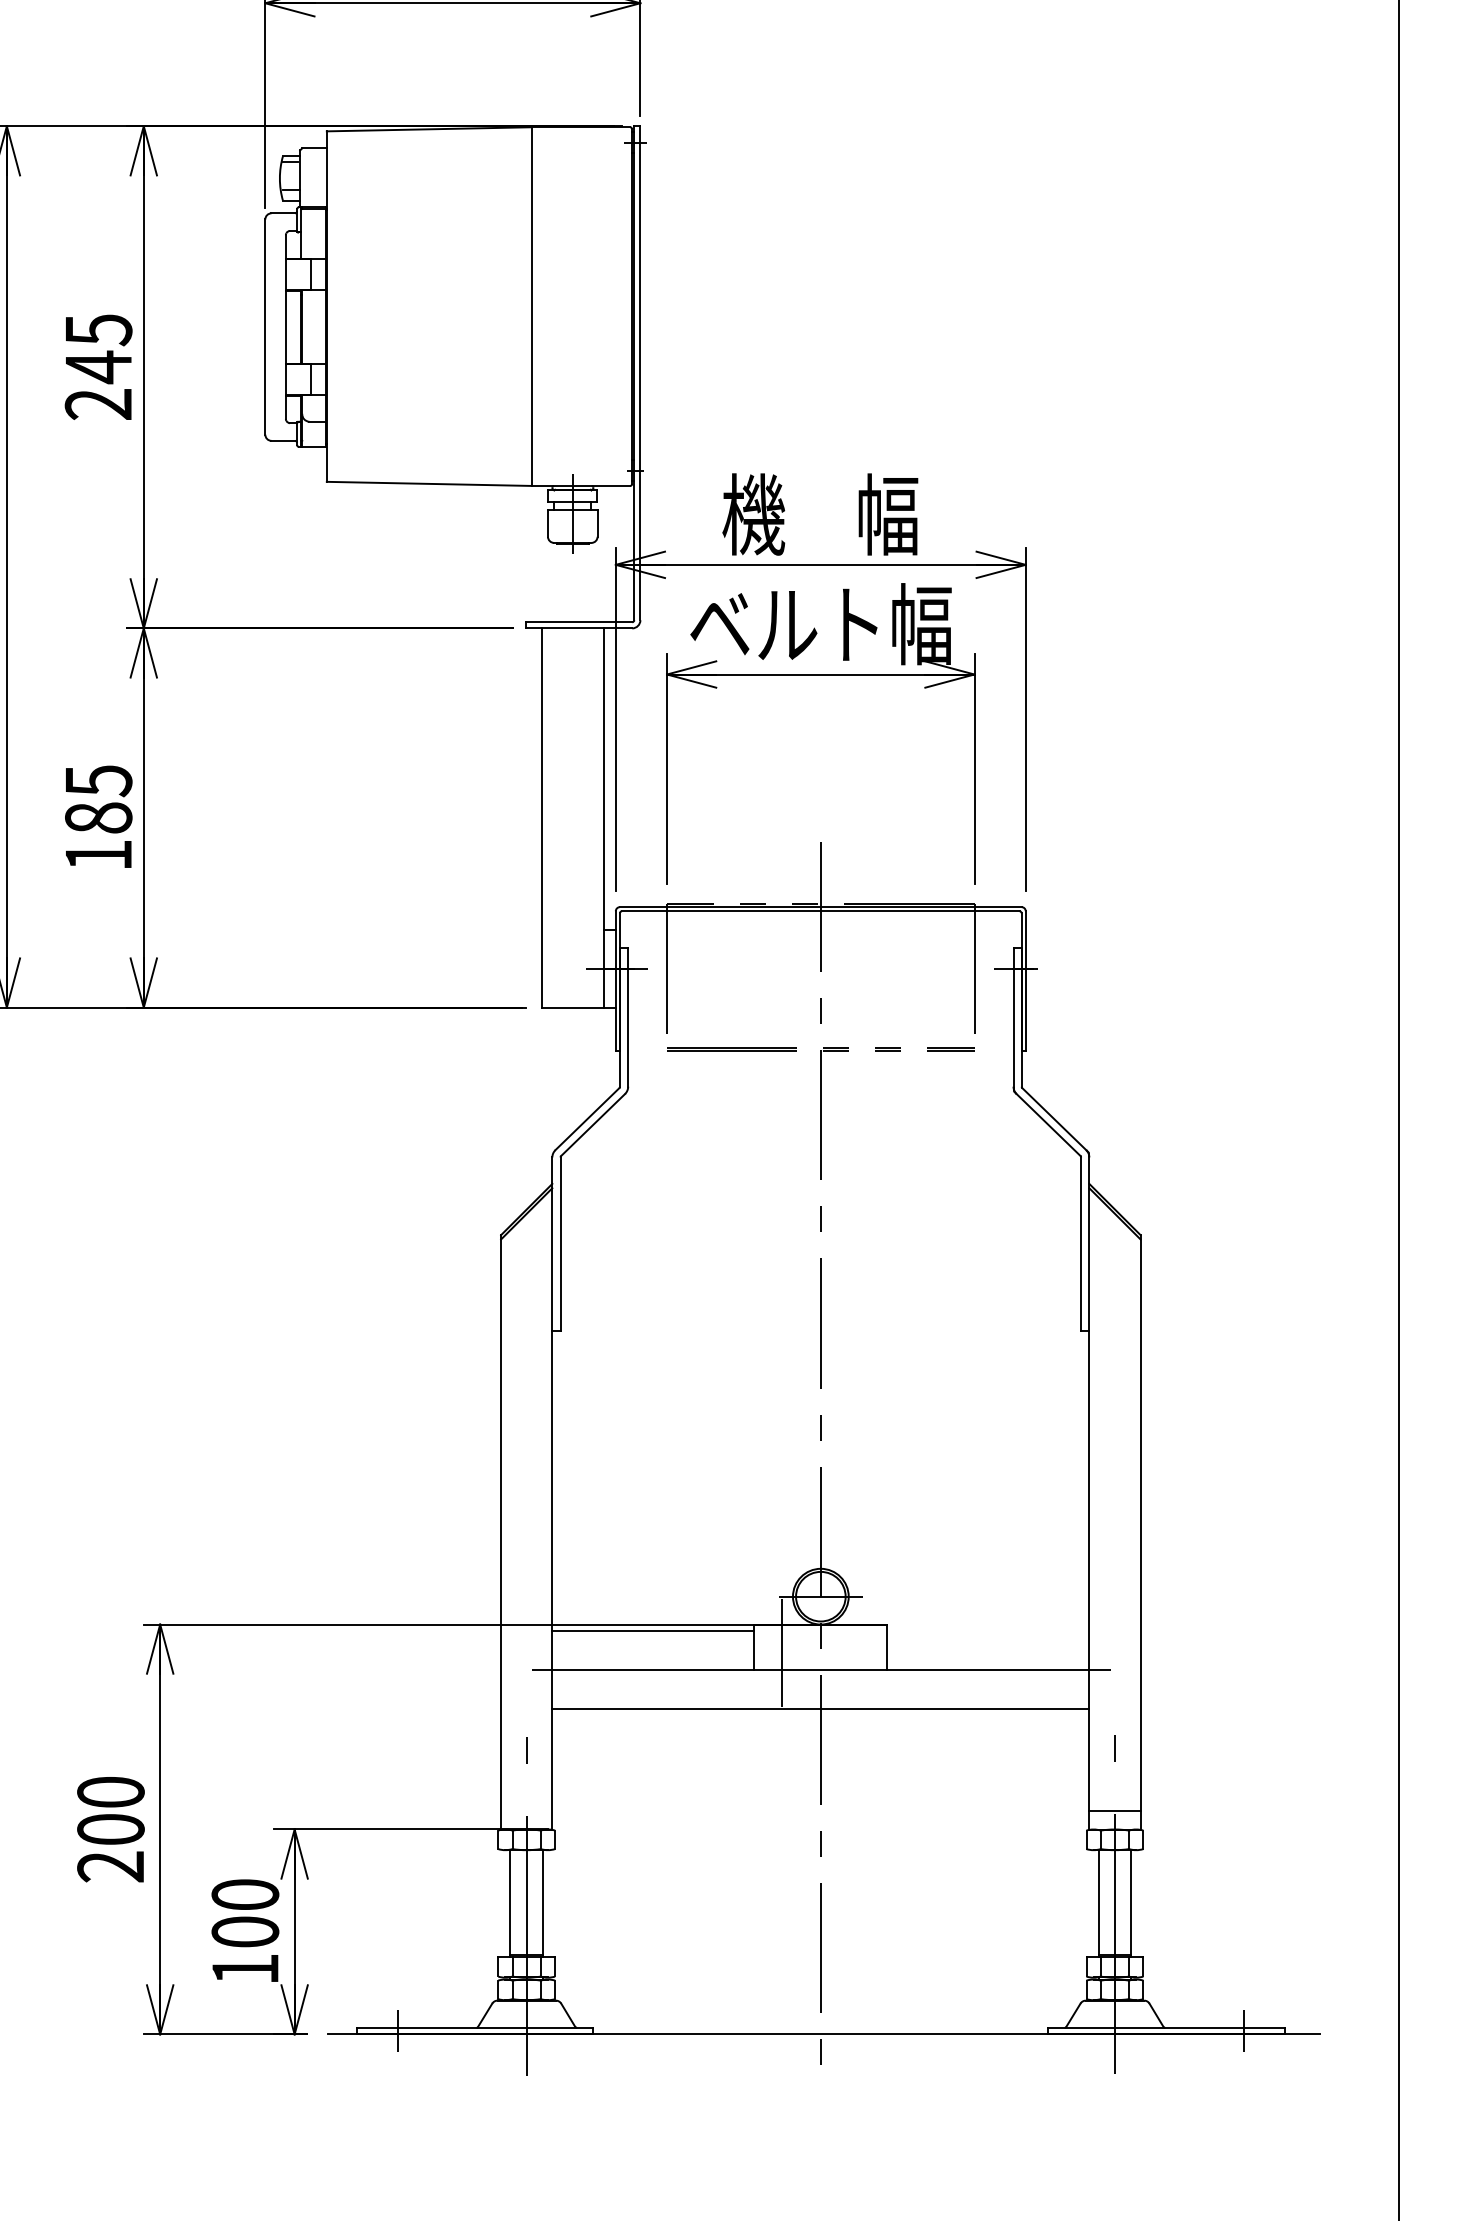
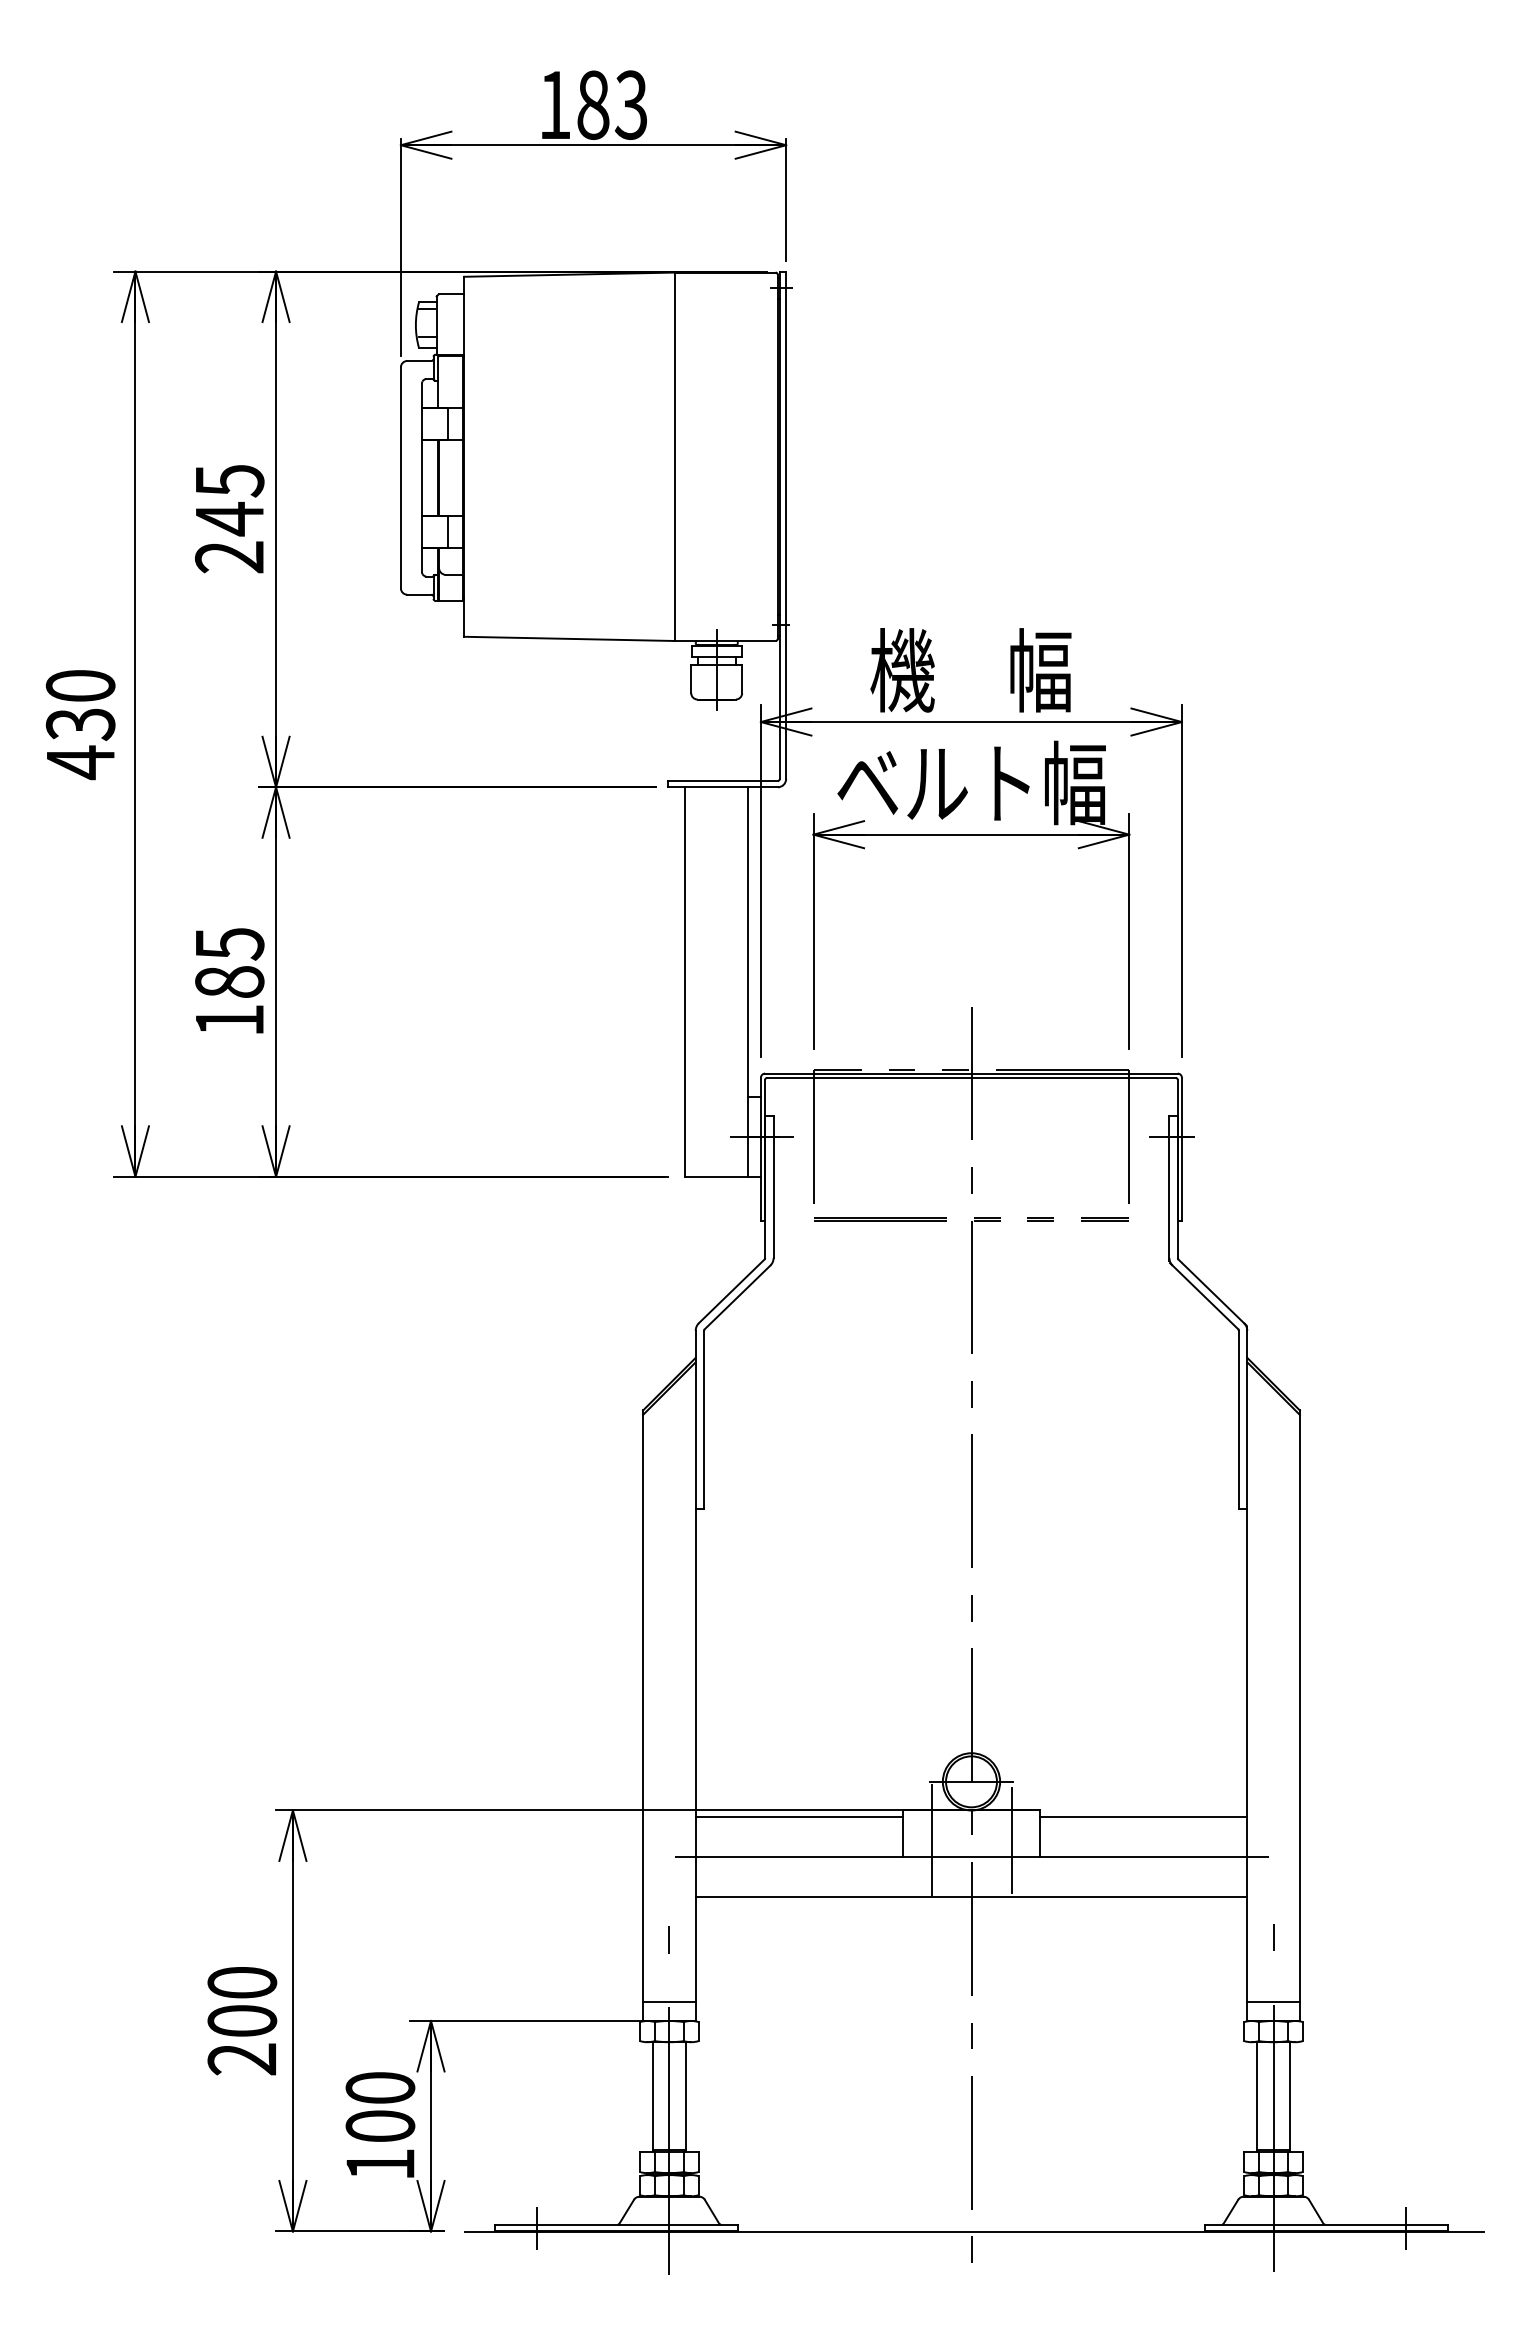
line: (988, 1630) -> (1143, 1816), added
line: (859, 1653) -> (1011, 1840), added
line: (526, 1811) -> (669, 2002), added

